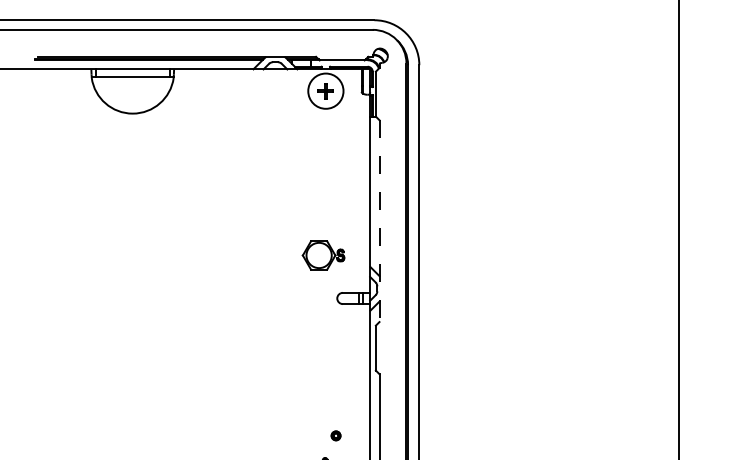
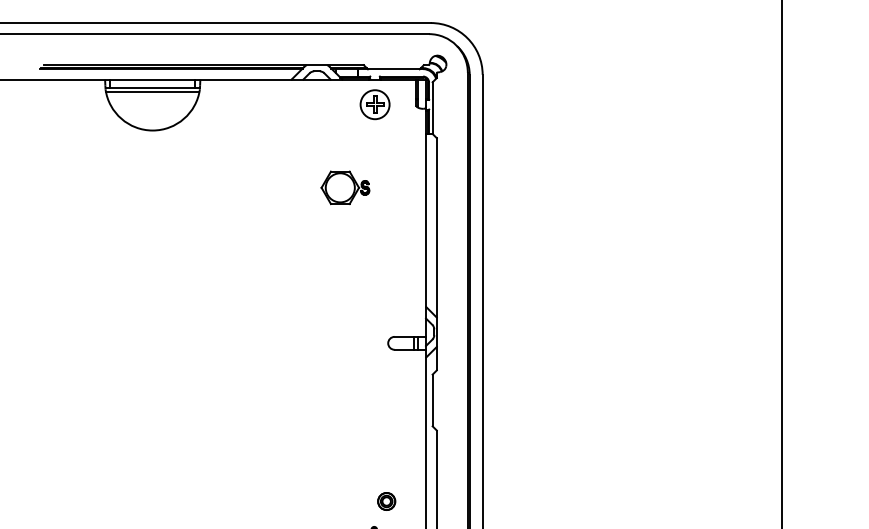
line: (132, 80) -> (152, 92), added
circle: (325, 91) -> (374, 104), size x0.71
line: (379, 221) -> (436, 254), dashed -> solid
part: (323, 255) -> (345, 187), moved
part: (335, 435) -> (386, 501), size x1.67

